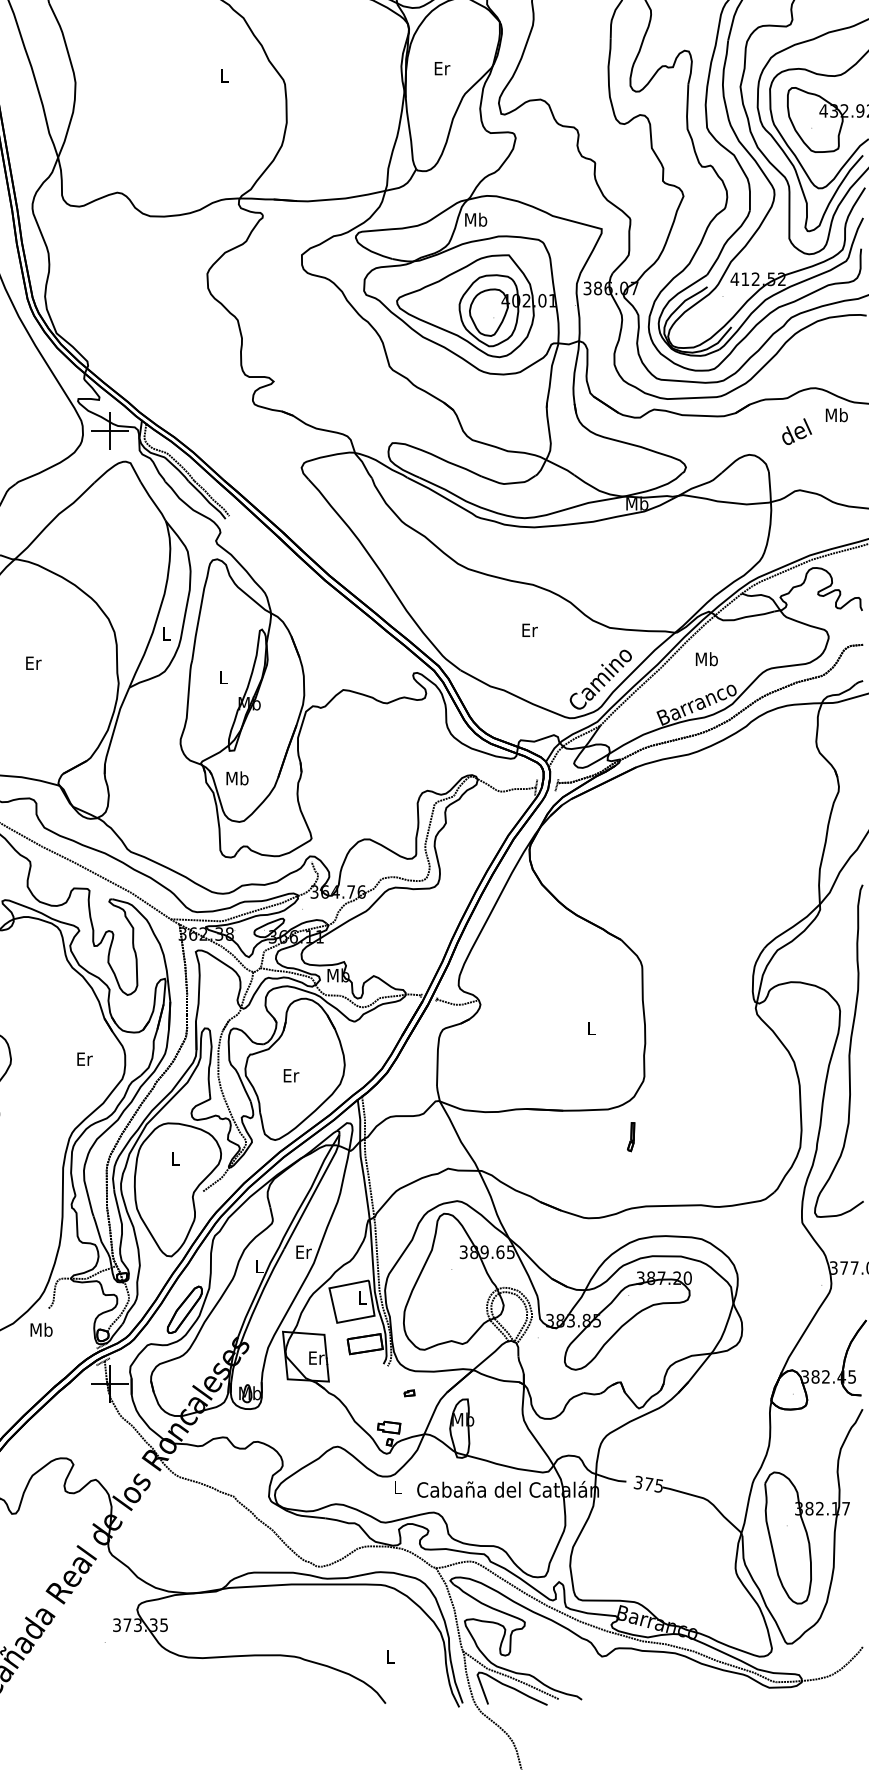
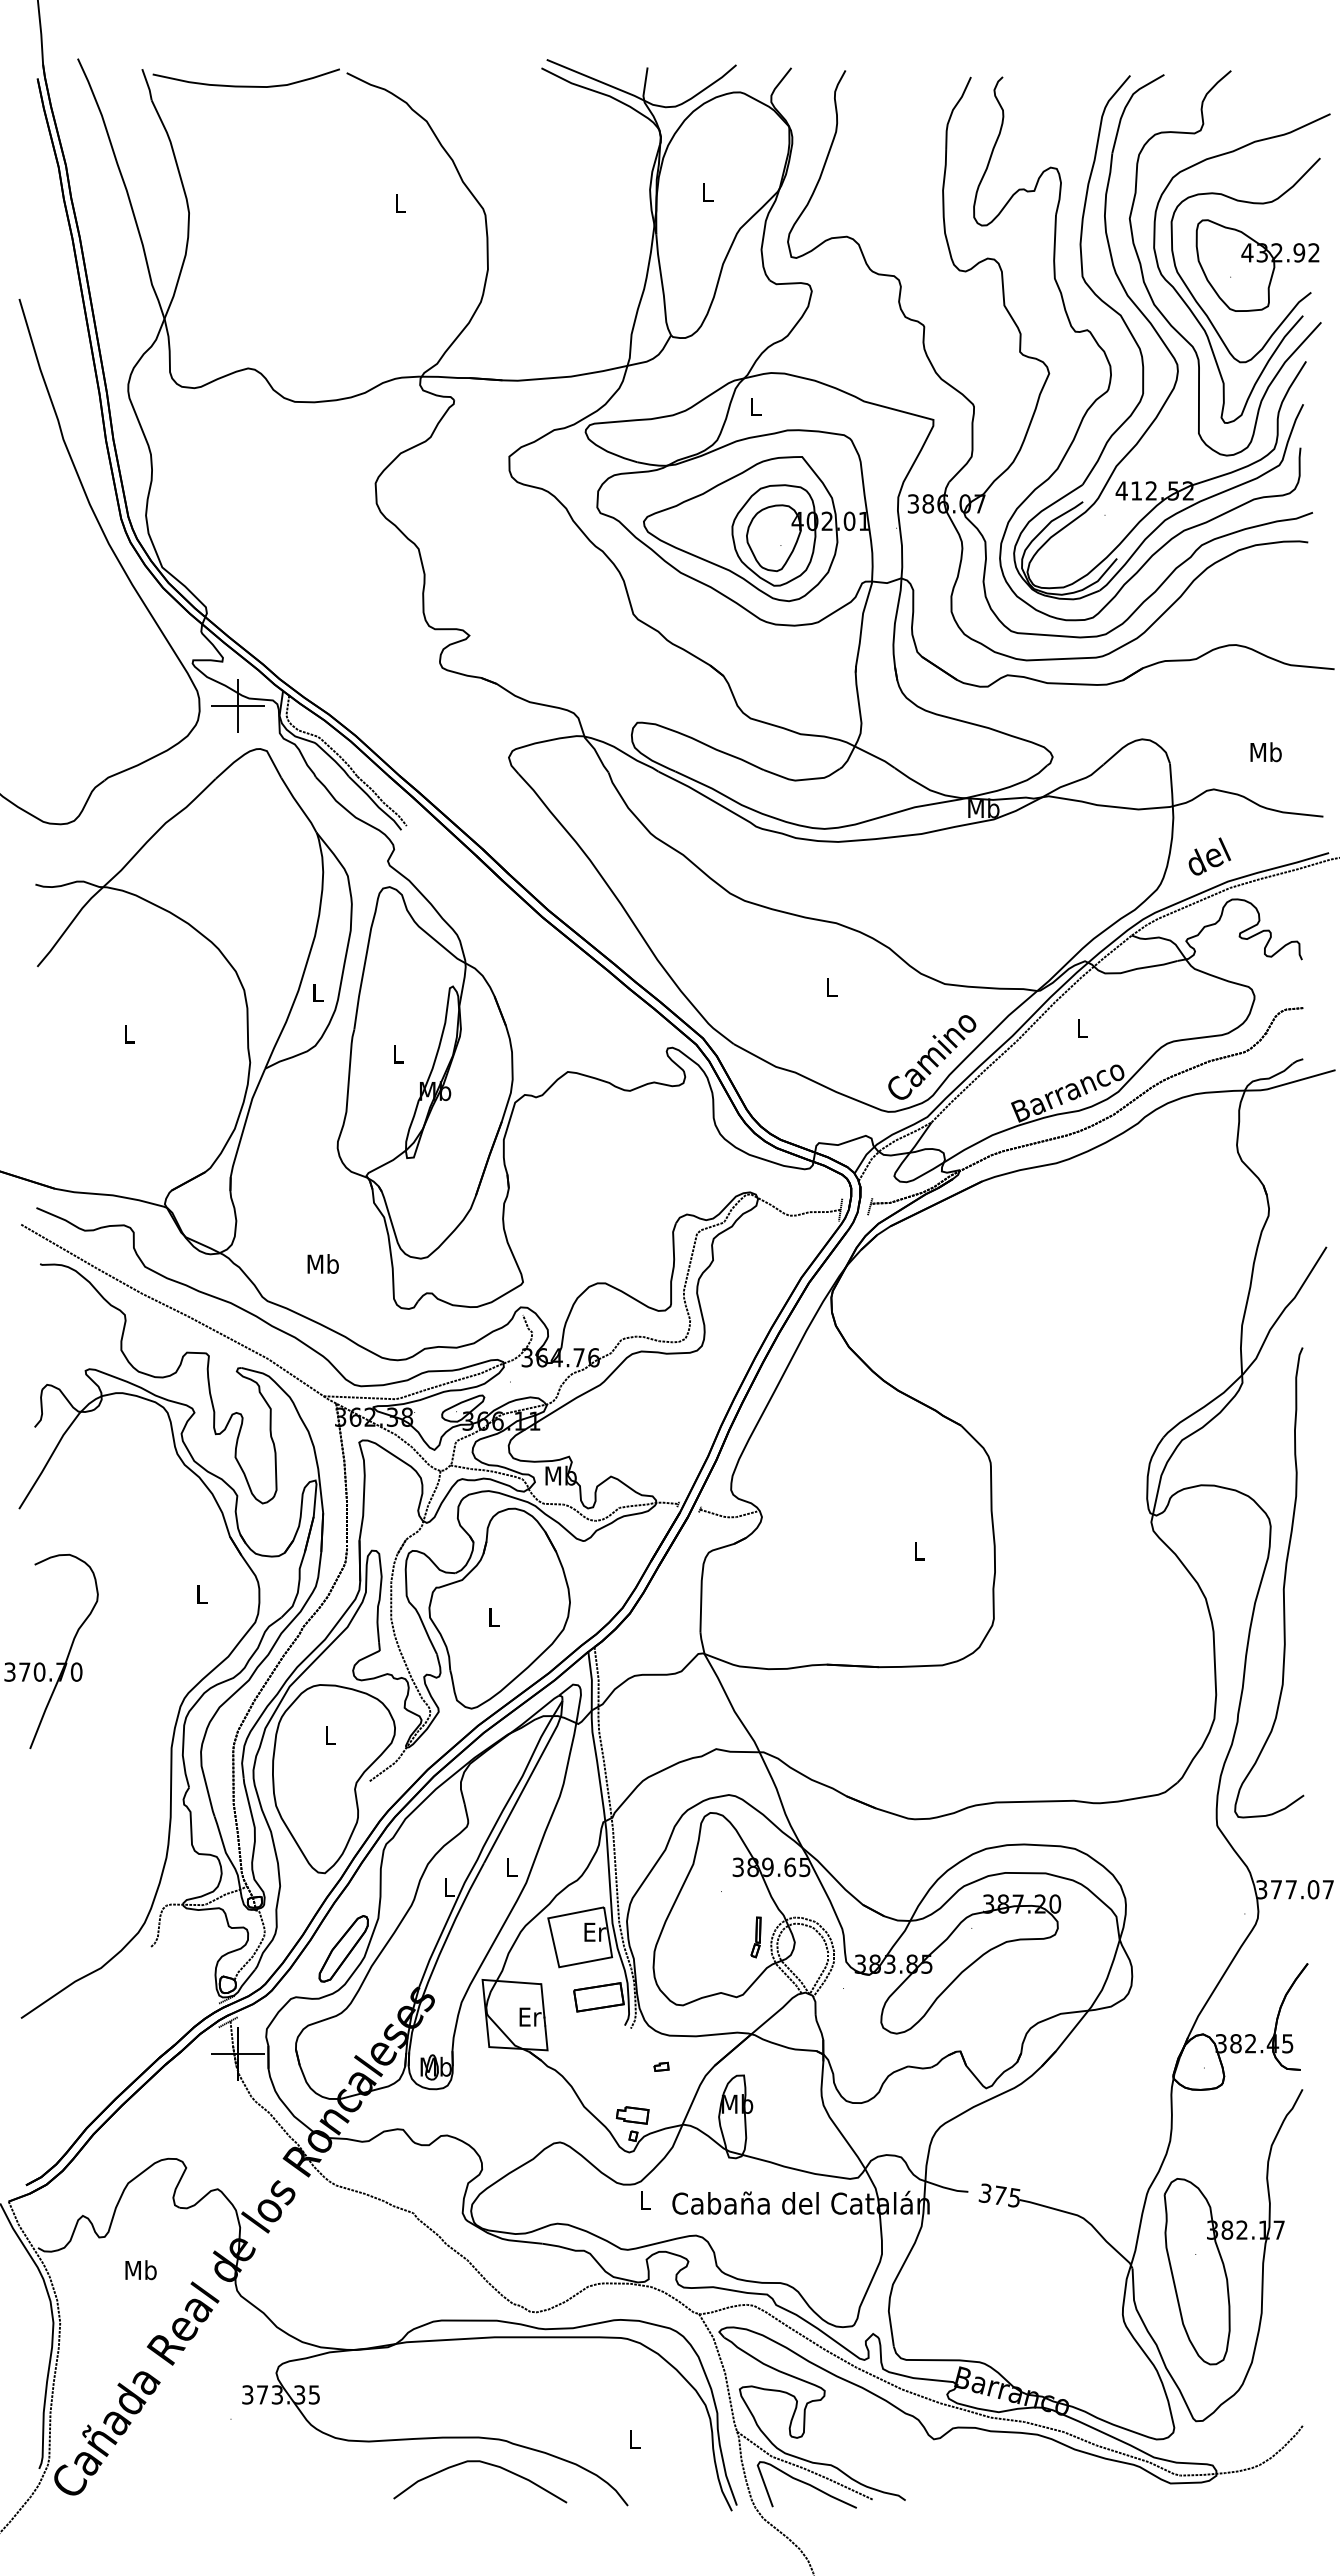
text: (442, 68) -> (708, 192), Er -> L
text: (475, 219) -> (755, 406), Mb -> L
text: (836, 415) -> (1265, 752), moved
text: (796, 431) -> (1209, 856), moved
text: (530, 630) -> (832, 987), Er -> L
text: (706, 659) -> (1081, 1028), Mb -> L
text: (34, 662) -> (130, 1033), Er -> L
text: (236, 778) -> (322, 1263), moved
text: (85, 1058) -> (202, 1593), Er -> L
text: (291, 1075) -> (494, 1617), Er -> L
part: (630, 1137) -> (755, 1937), moved
text: (304, 1251) -> (512, 1866), Er -> L
text: (362, 1297) -> (595, 1931), L -> Er
text: (41, 1330) -> (140, 2270), moved
curve: (285, 1674) -> (486, 2464), added

